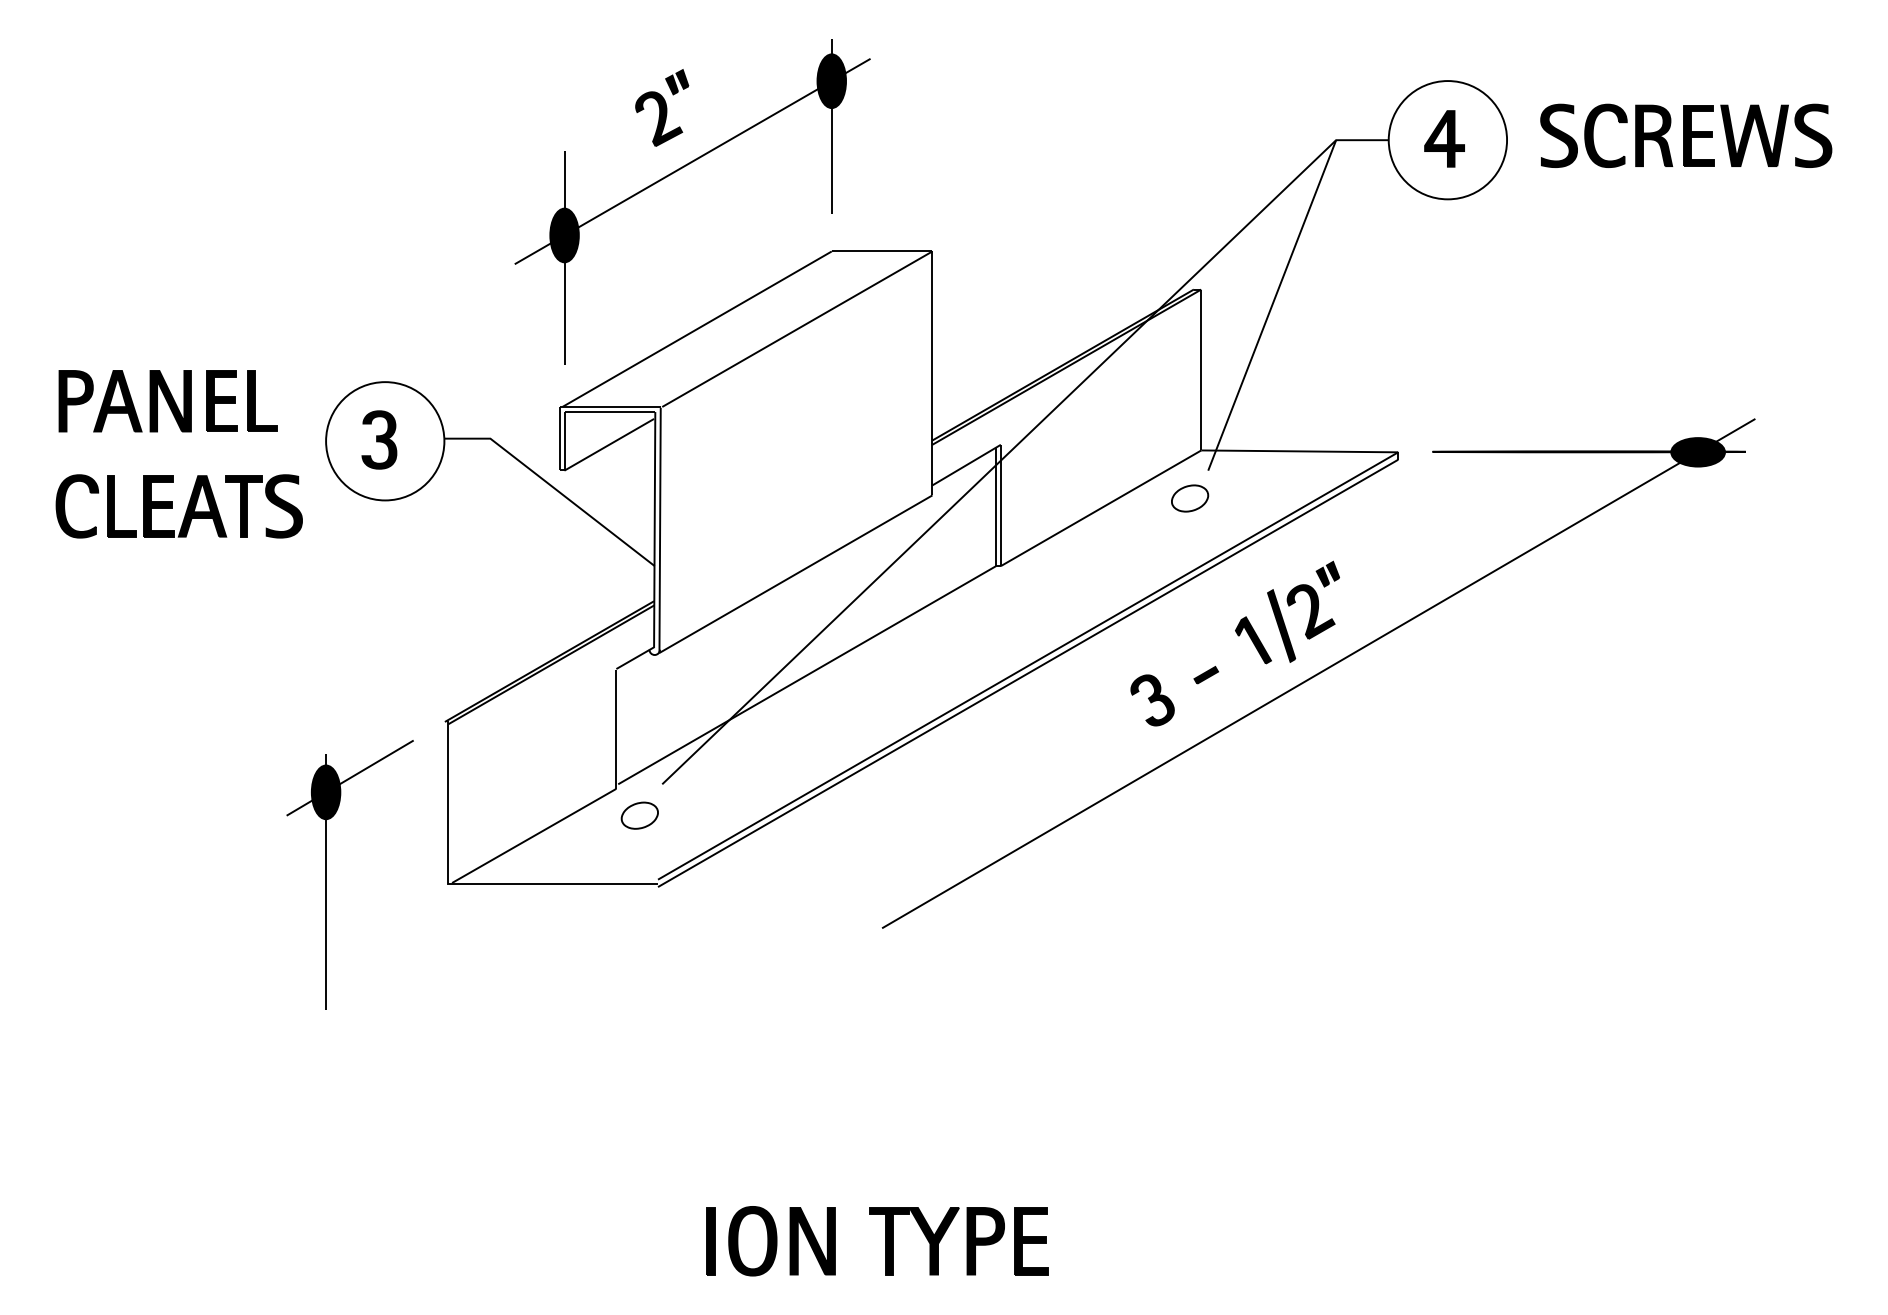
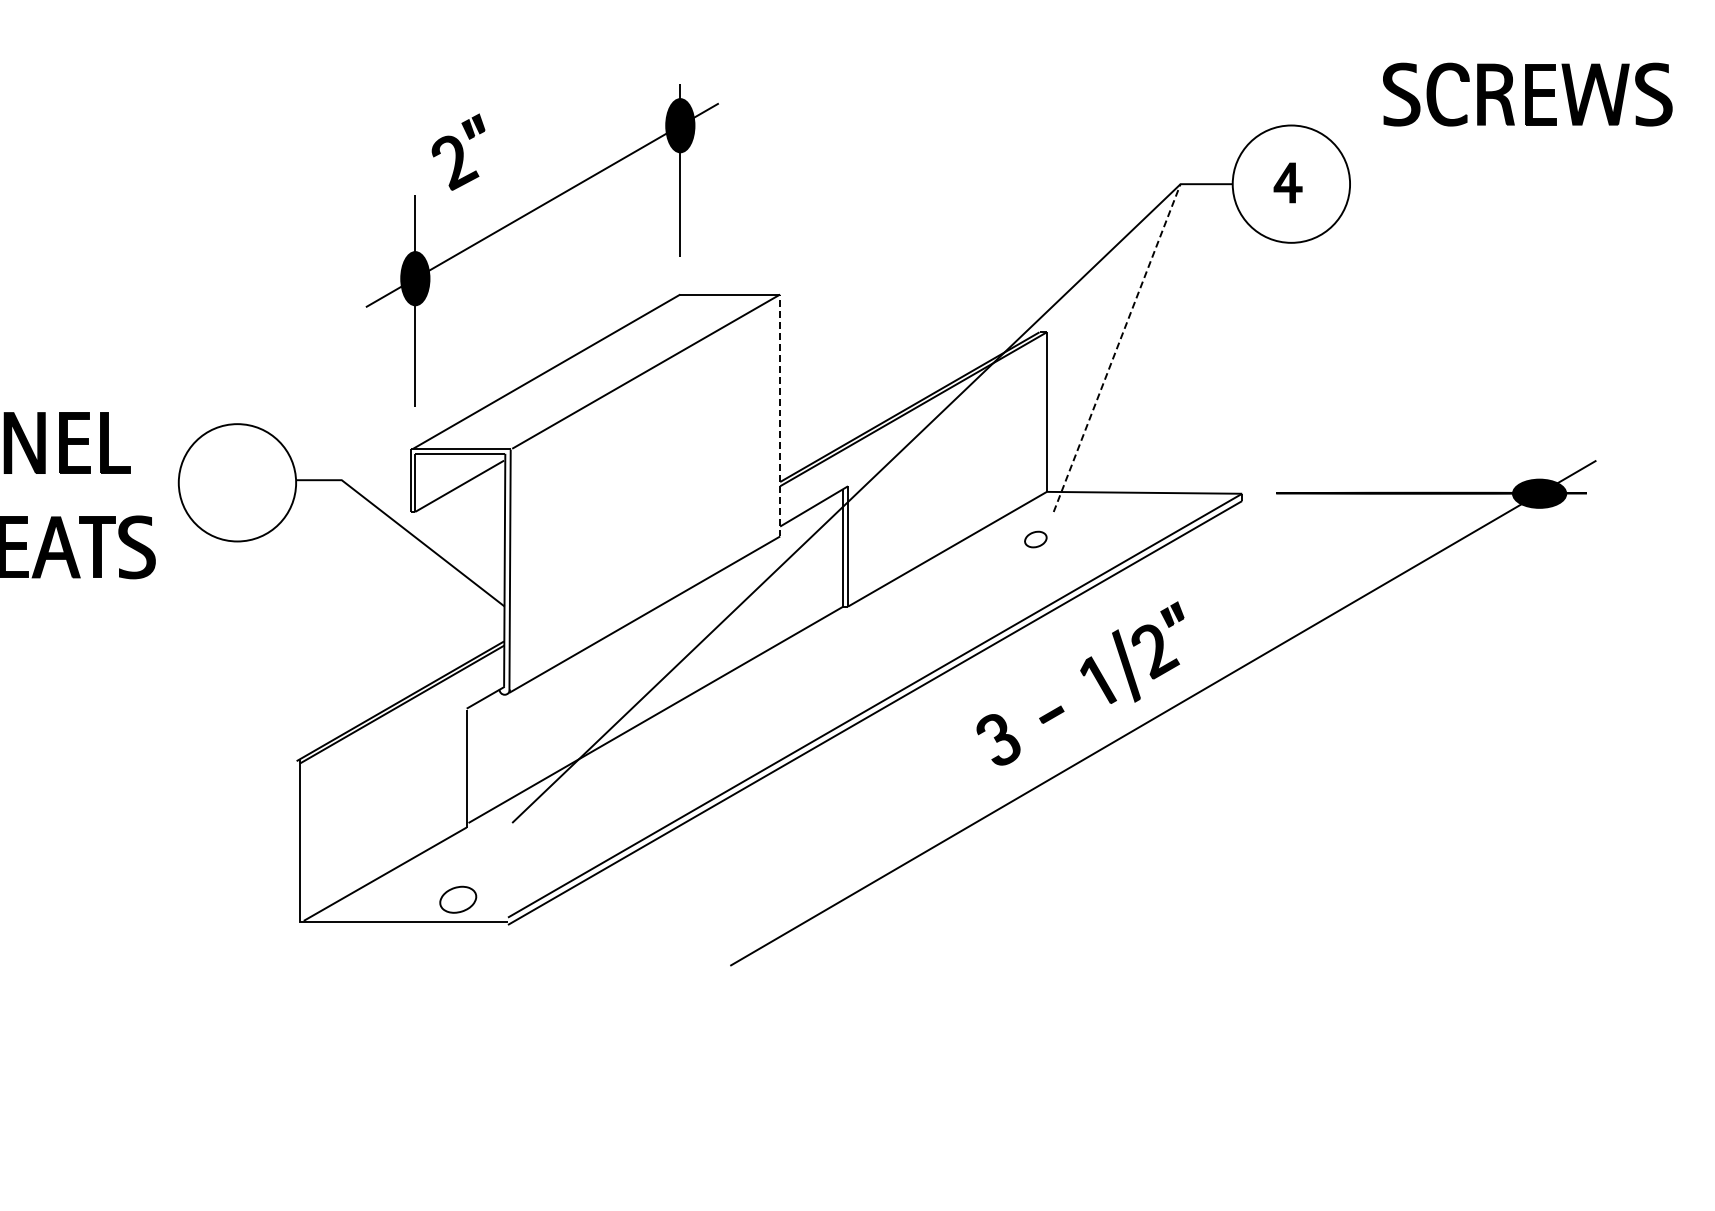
part: (662, 107) -> (458, 151), moved
part: (1686, 135) -> (1528, 94), moved
part: (1444, 138) -> (1288, 182), size x0.7
line: (1272, 304) -> (1117, 347), solid -> dashed
line: (932, 373) -> (780, 415), solid -> dashed
part: (379, 439) -> (231, 481), removed
part: (1190, 498) -> (1036, 539), size x0.6
part: (639, 815) -> (457, 899), moved
part: (326, 874) -> (179, 912), removed

